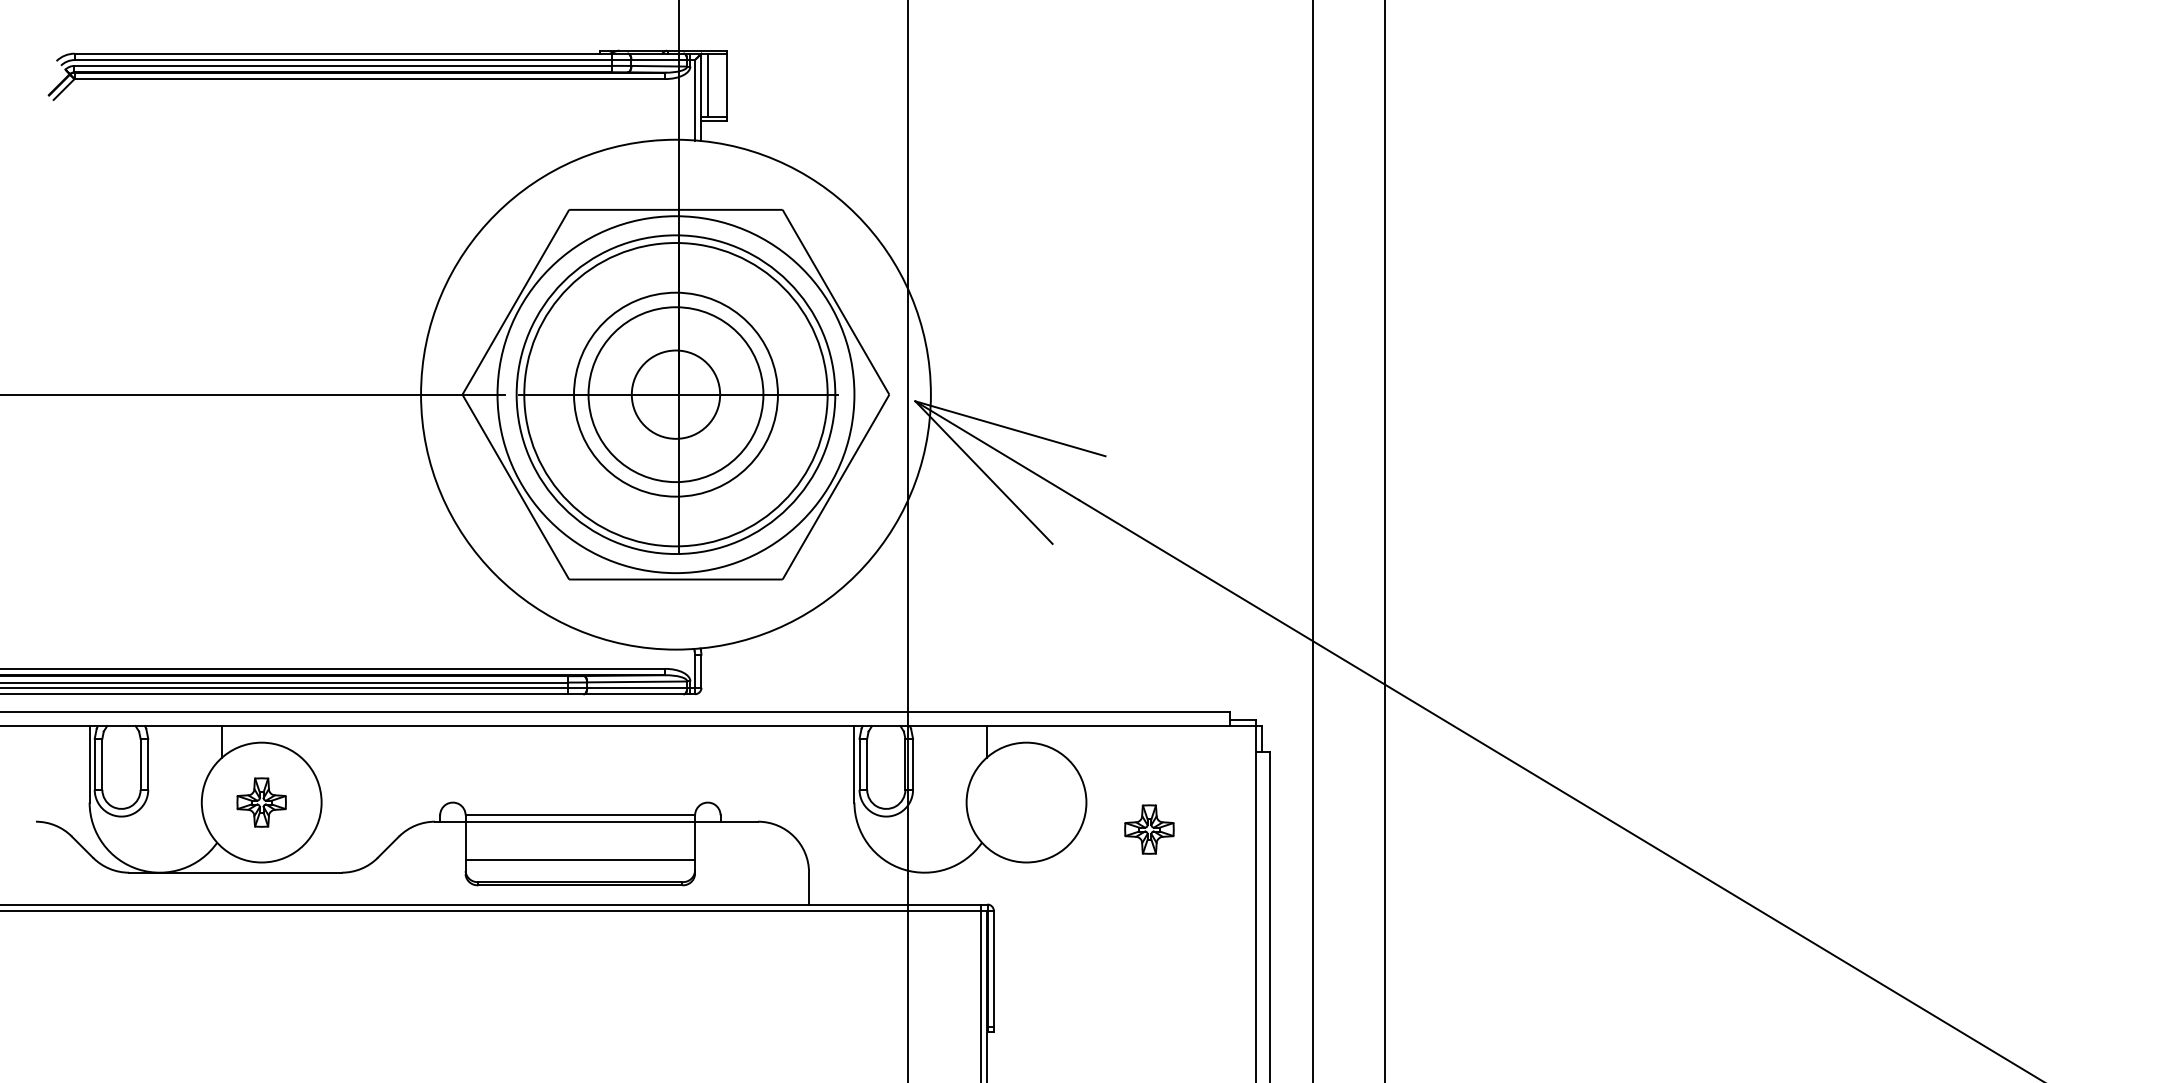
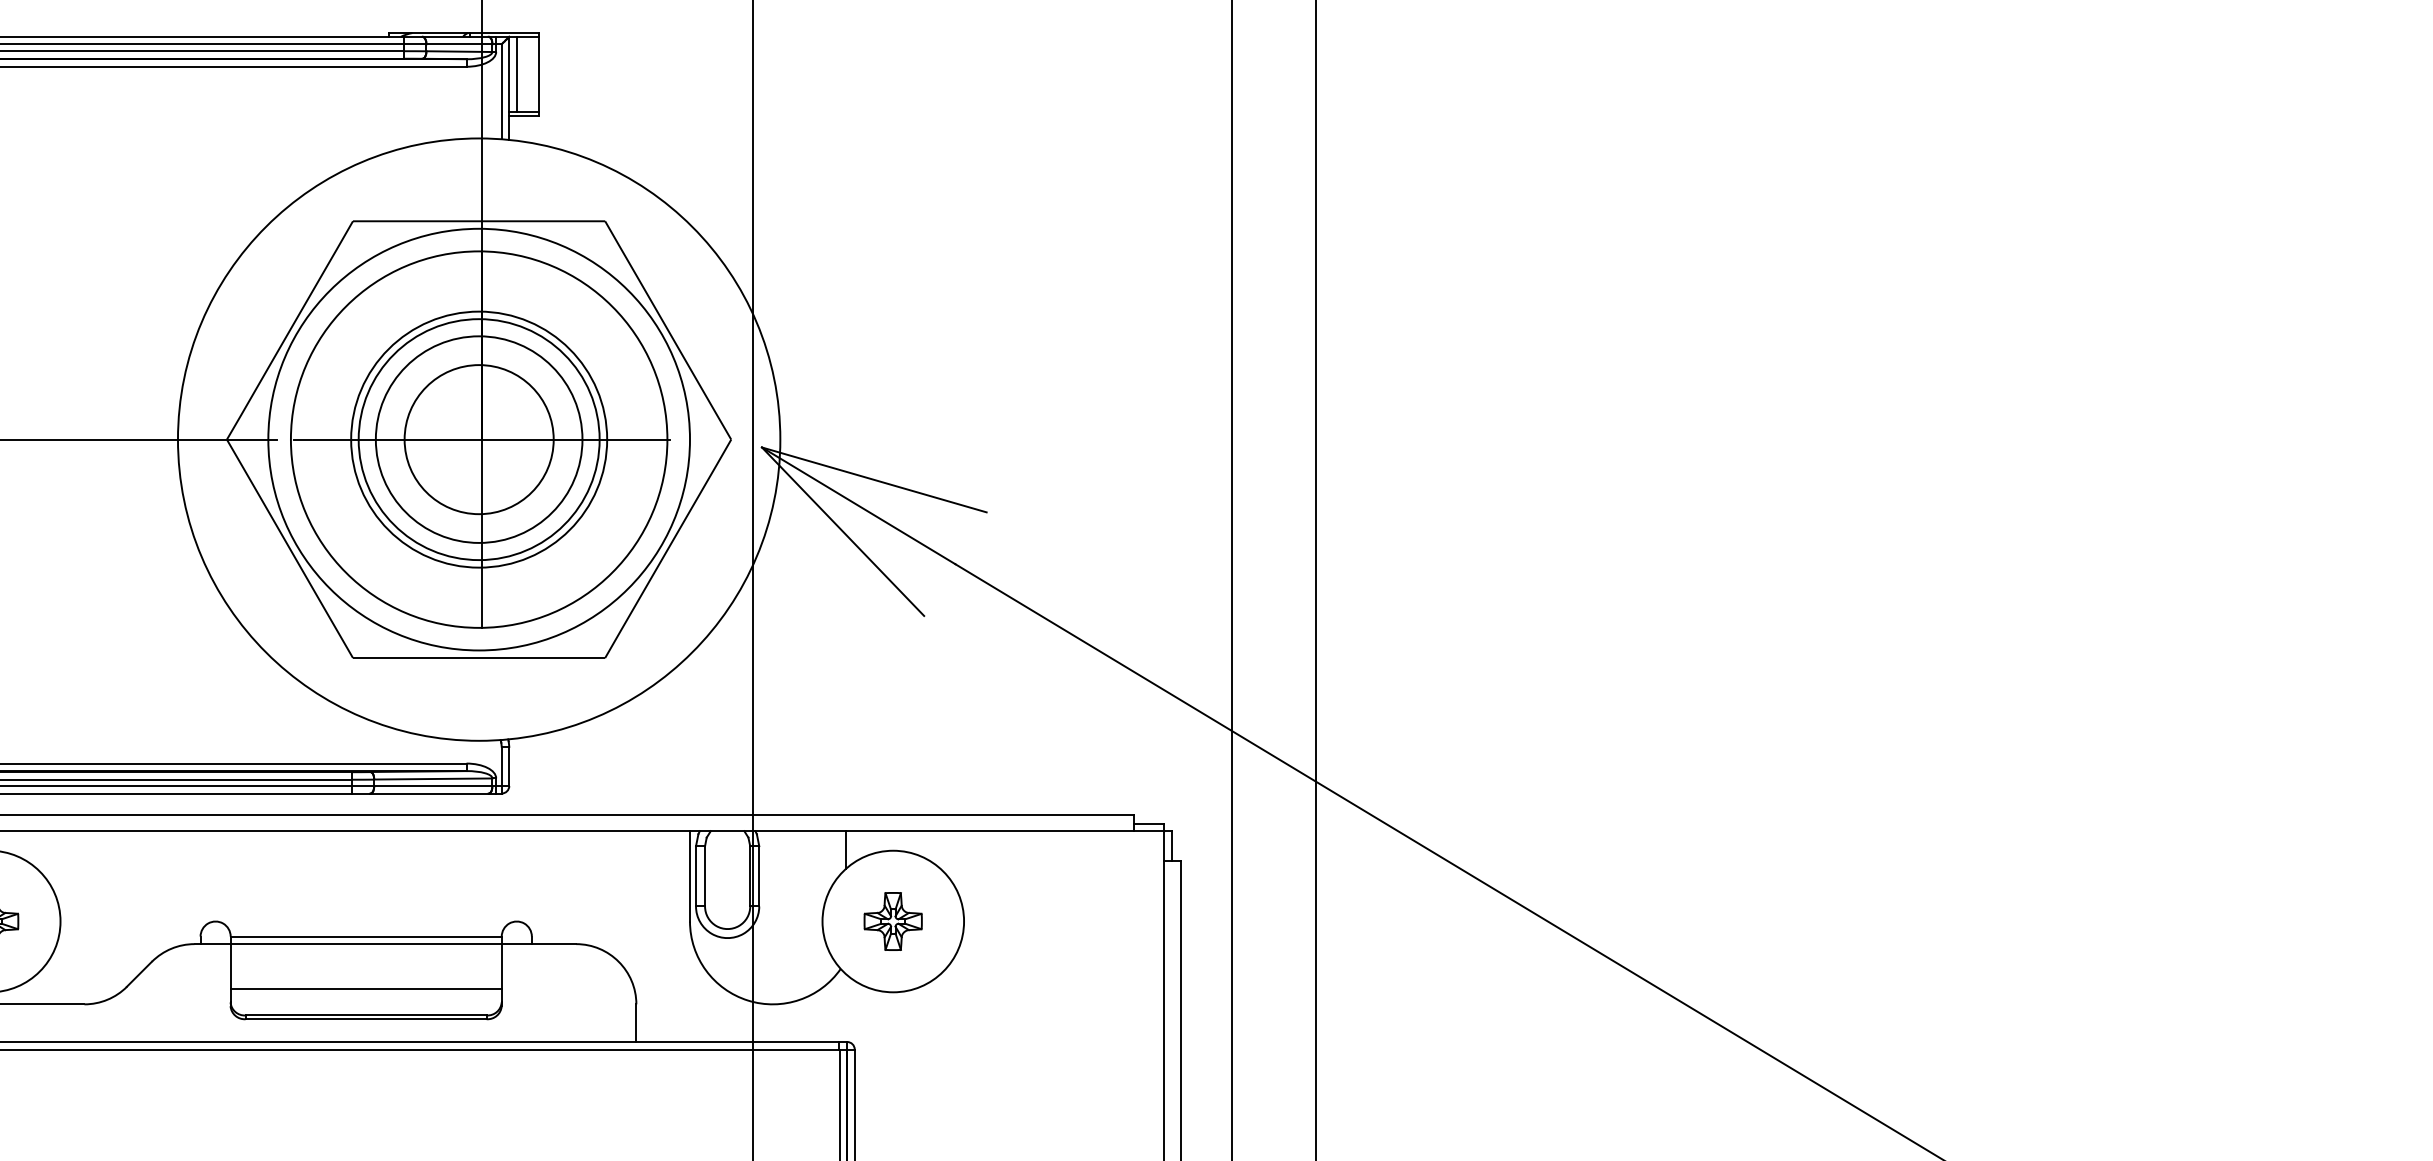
circle: (675, 394) -> (478, 439), size x0.71
circle: (675, 394) -> (478, 439), size x1.43
part: (1149, 829) -> (893, 921), moved

